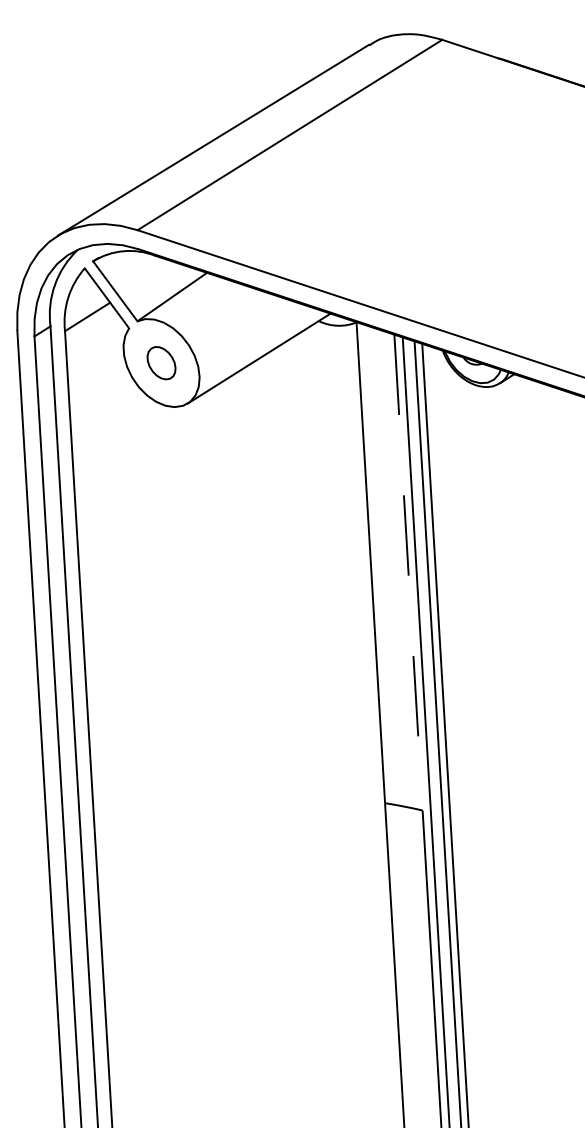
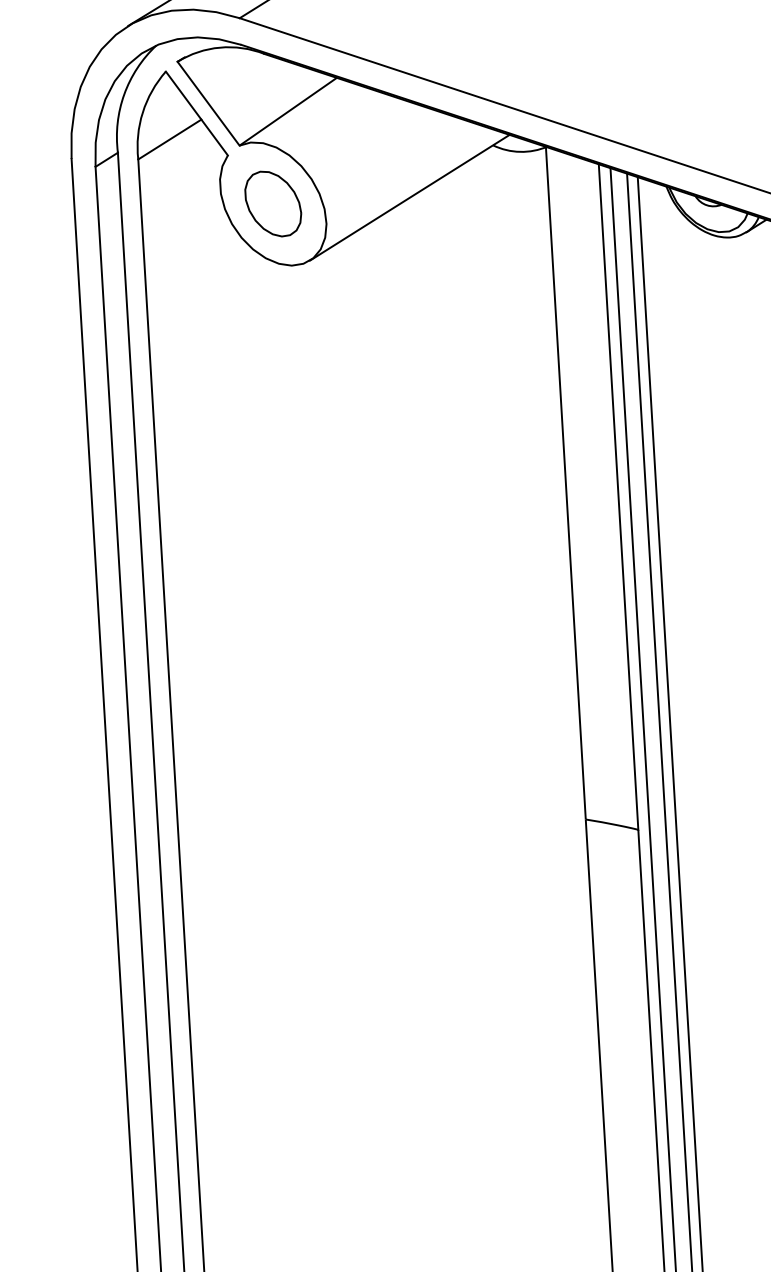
part: (161, 363) -> (273, 204), size x1.43
line: (408, 573) -> (618, 498), dashed -> solid

